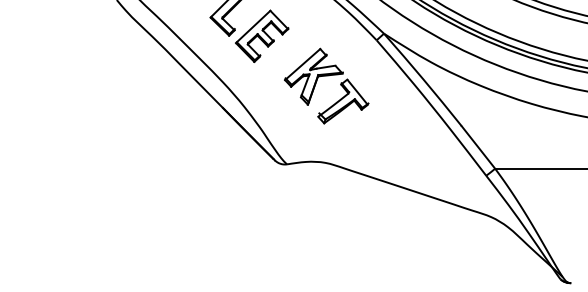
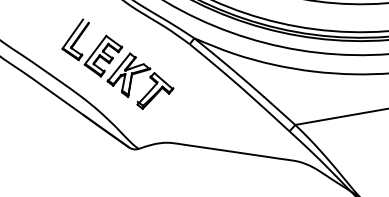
part: (326, 76) -> (138, 73), moved

